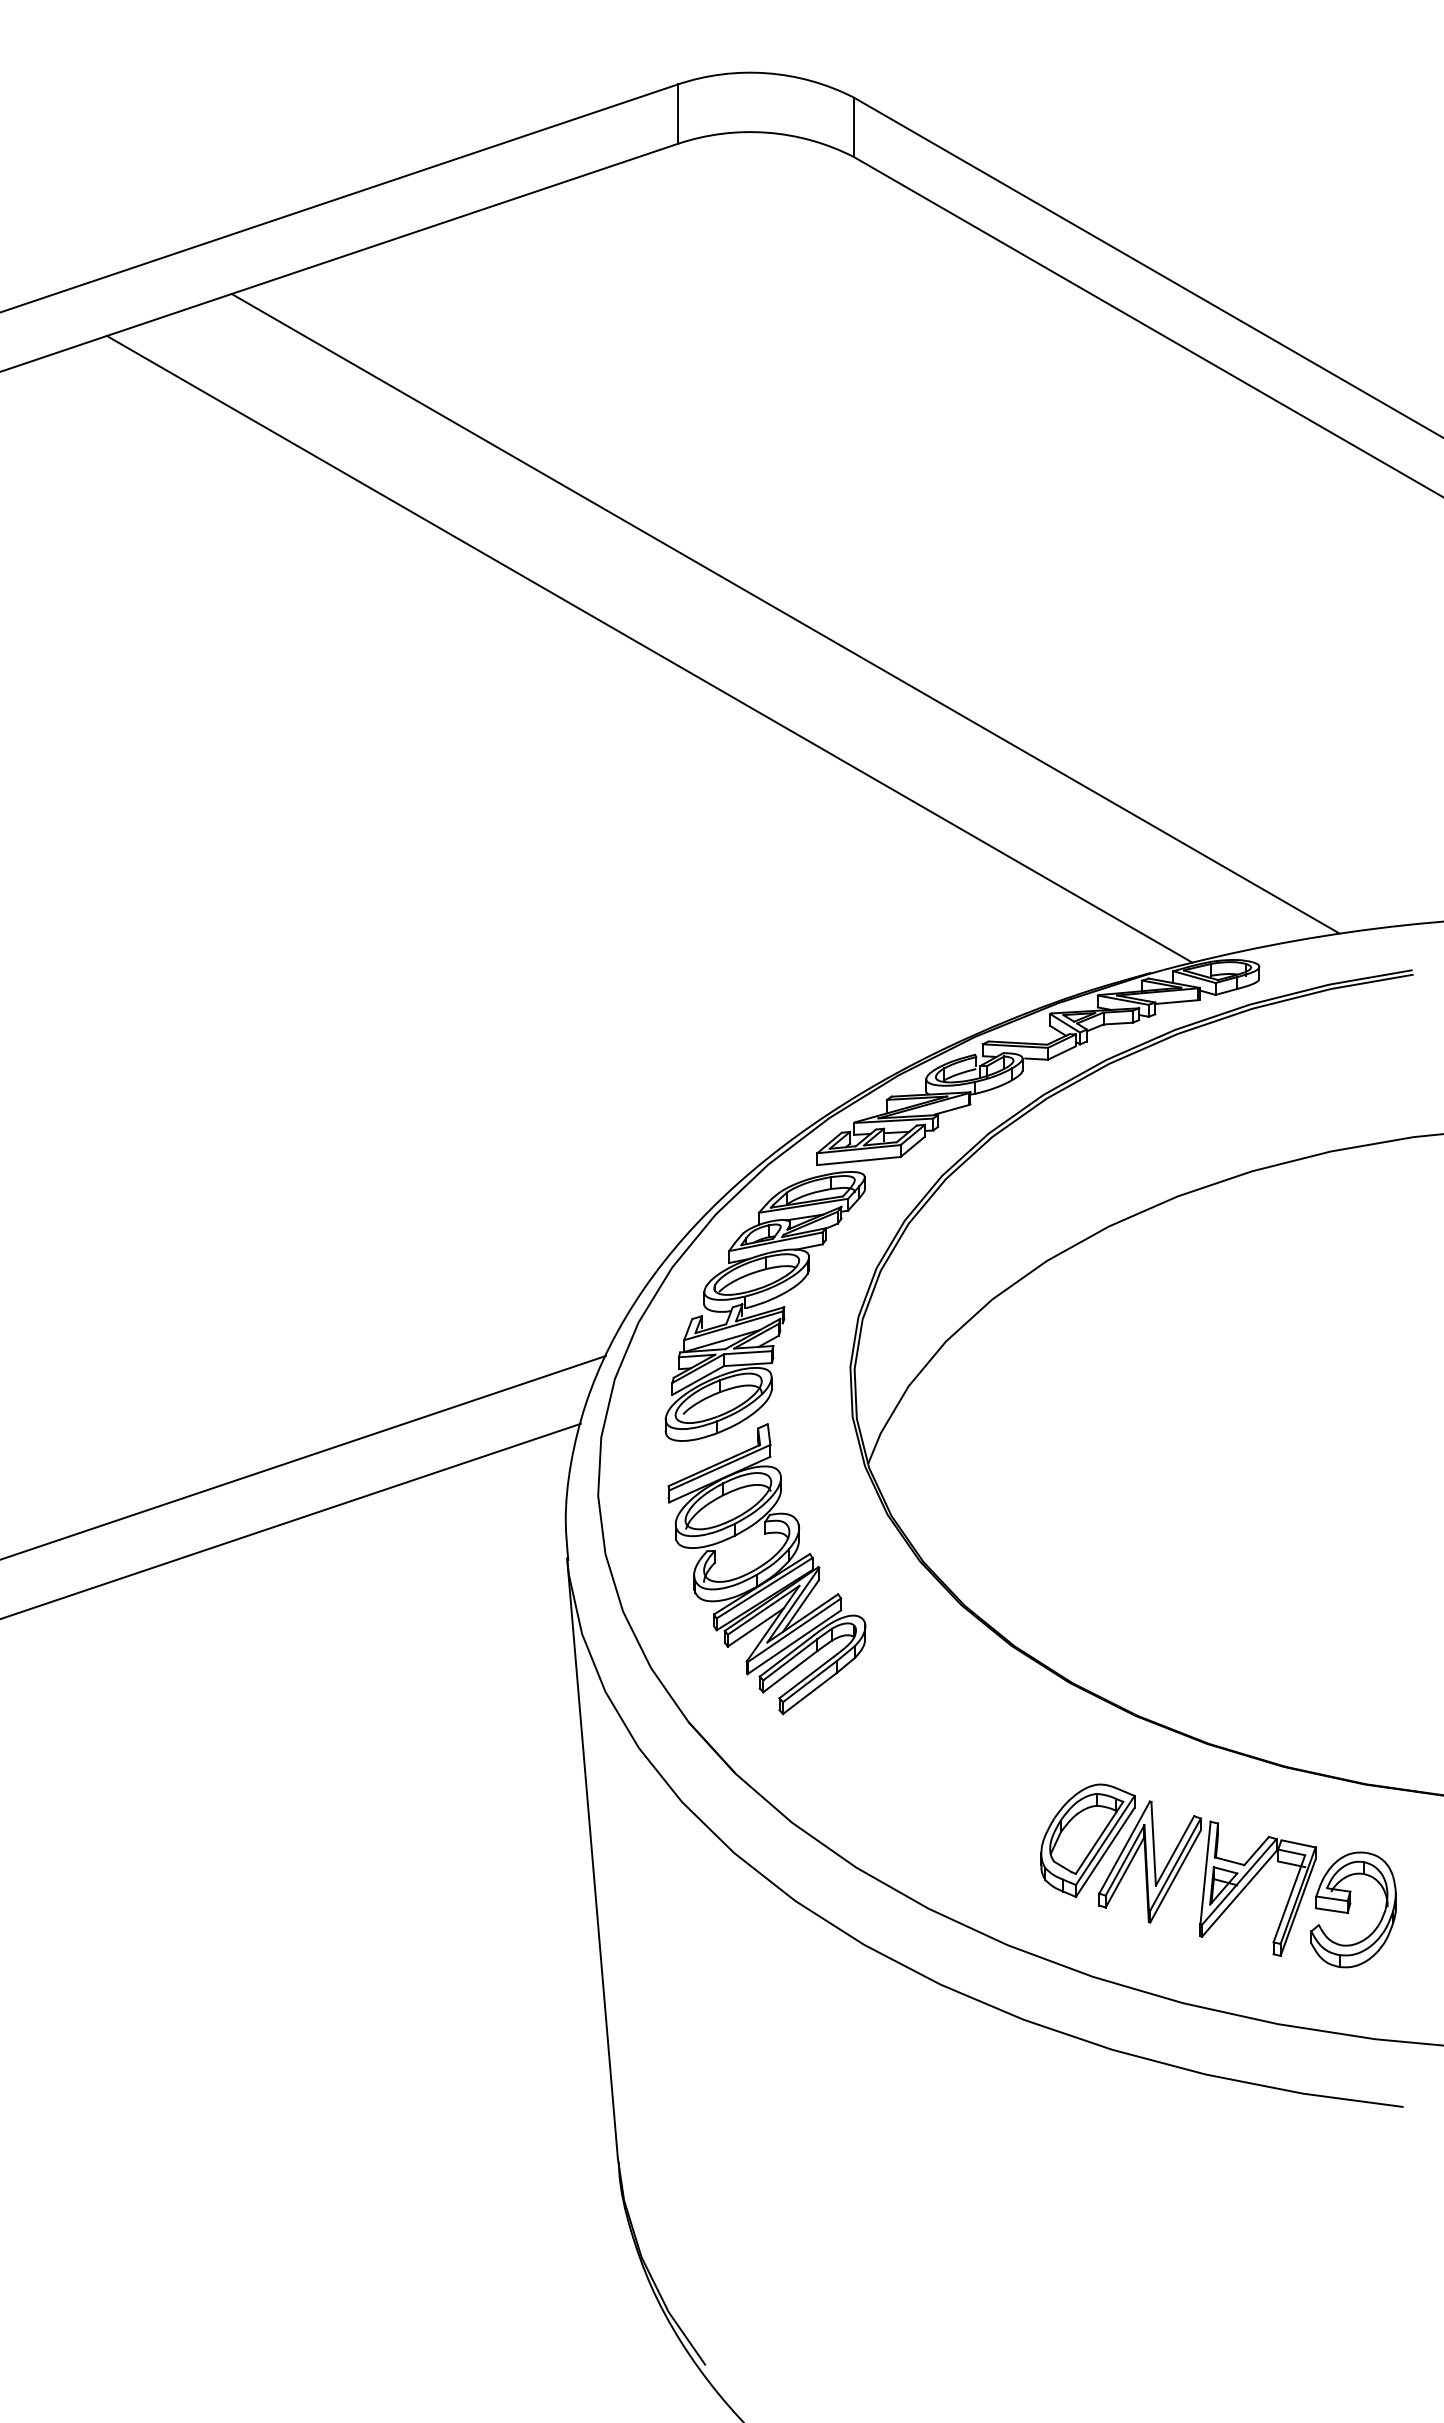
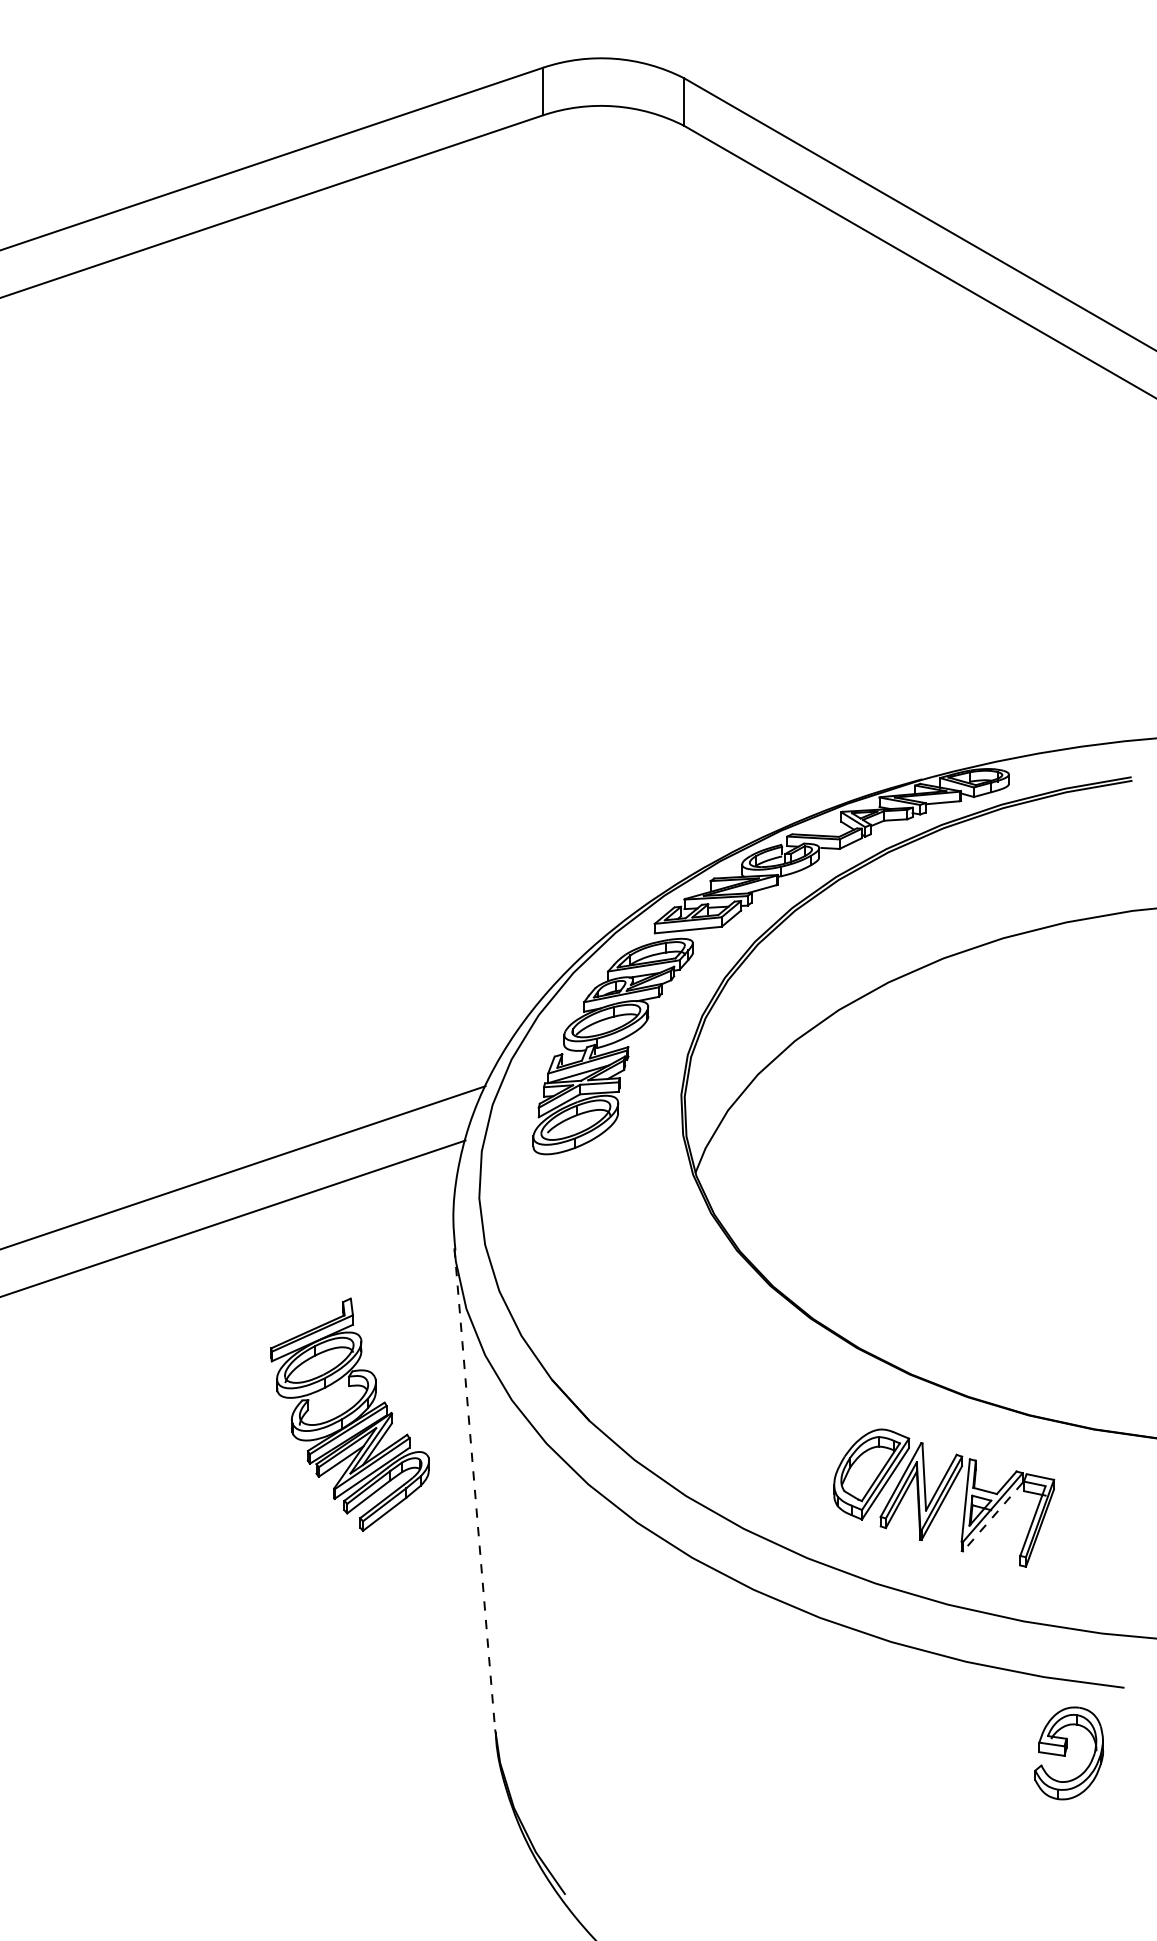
line: (785, 613) -> (629, 491), removed
line: (649, 648) -> (520, 519), removed
part: (766, 1569) -> (349, 1415), moved
line: (592, 1859) -> (474, 1489), solid -> dashed
line: (1239, 1893) -> (993, 1516), solid -> dashed
part: (1353, 1909) -> (1069, 1753), moved

